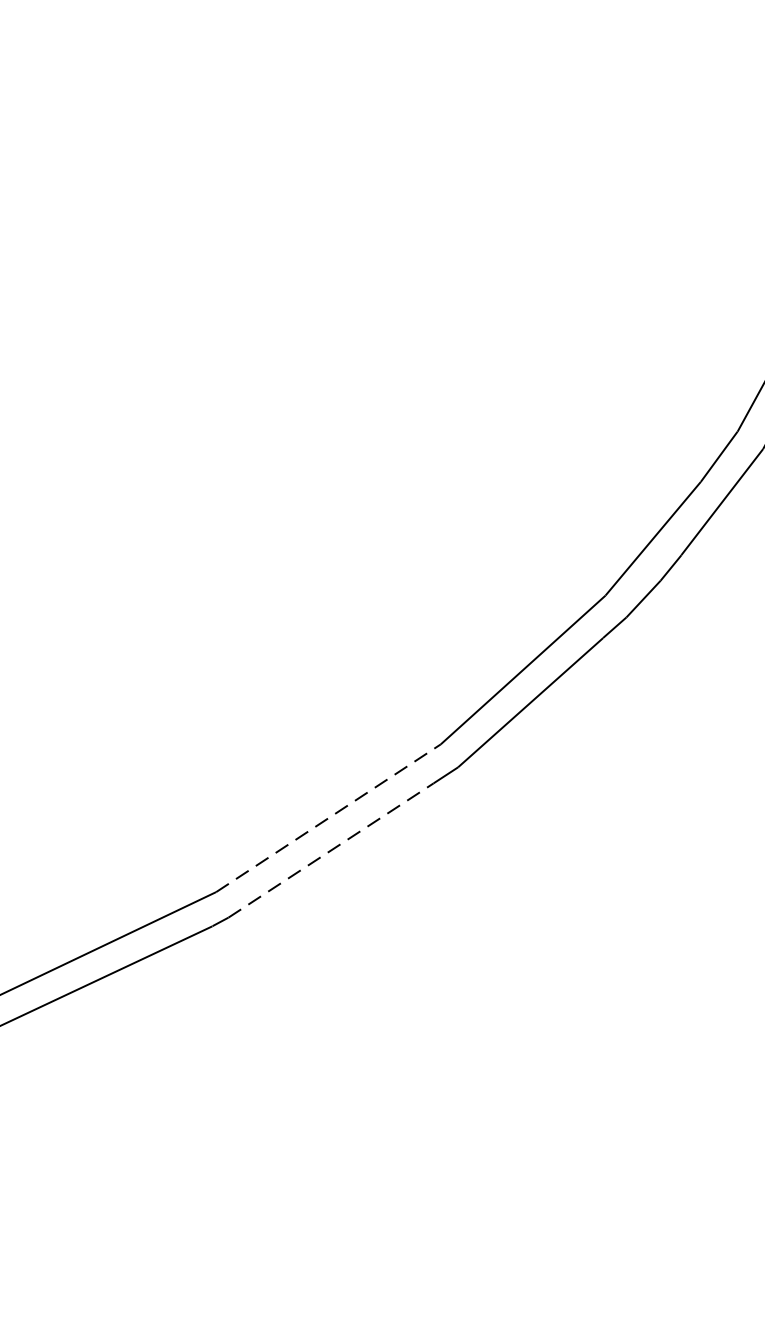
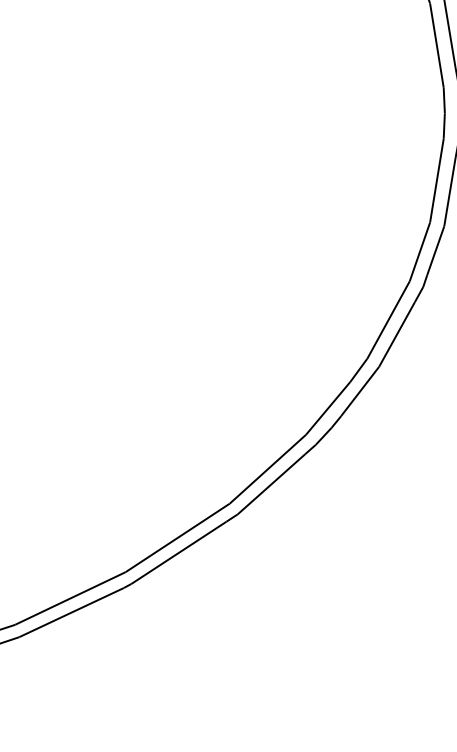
line: (330, 817) -> (178, 537), dashed -> solid
line: (330, 849) -> (178, 552), dashed -> solid

